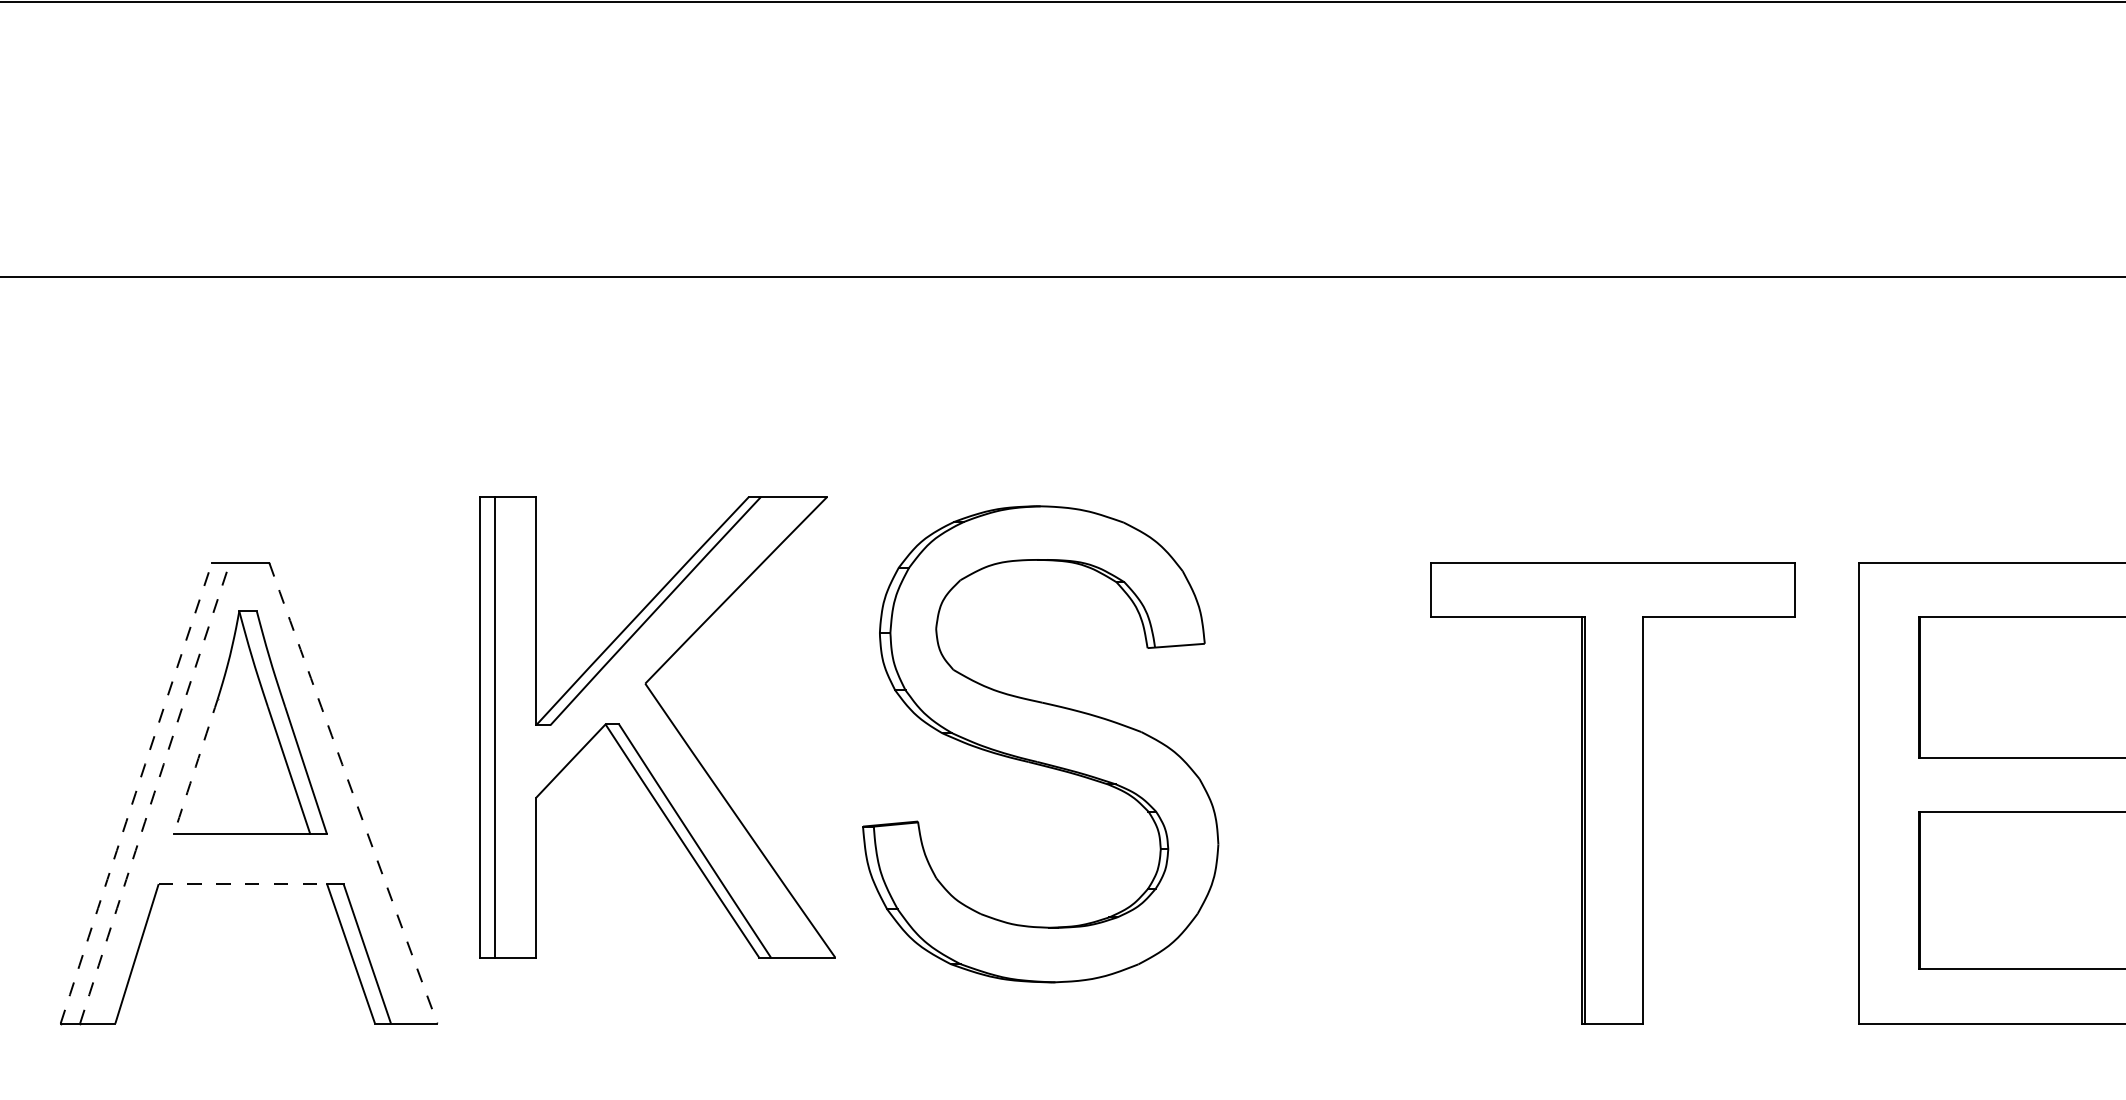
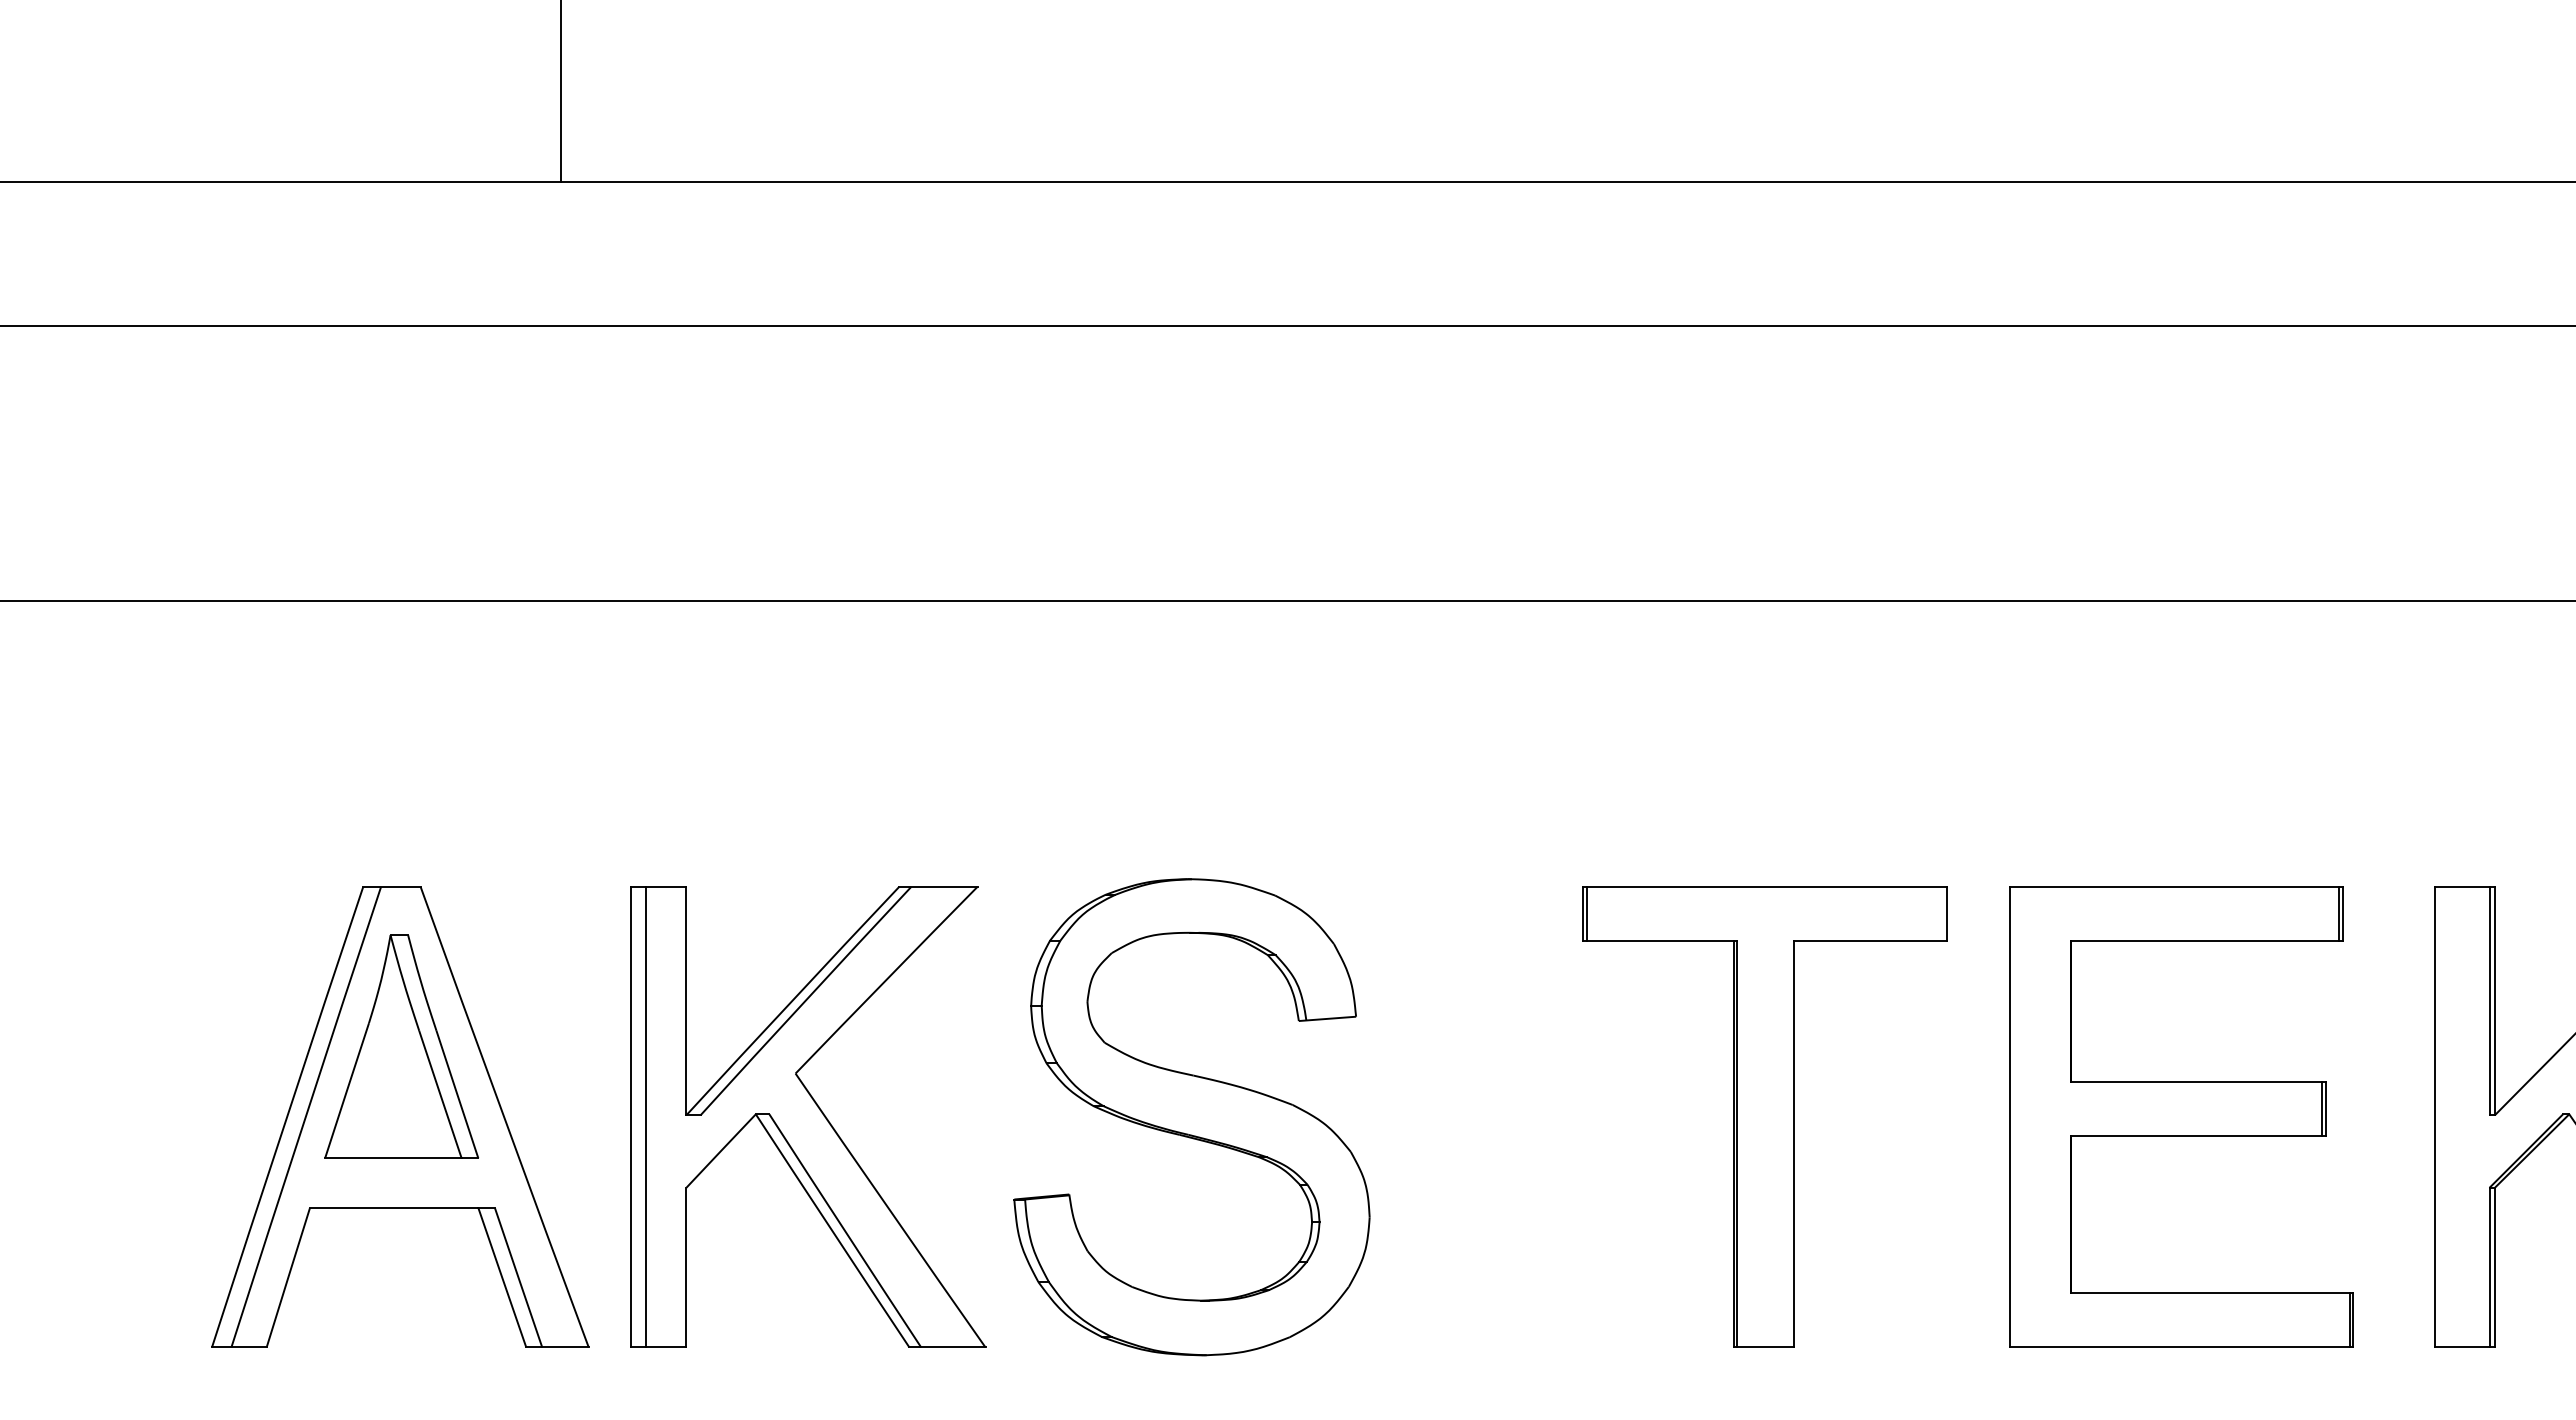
line: (1436, 589) -> (1587, 913), added
part: (658, 726) -> (808, 1116), moved
part: (1040, 744) -> (1191, 1117), moved
line: (196, 766) -> (347, 1090), dashed -> solid
line: (136, 793) -> (287, 1117), dashed -> solid
line: (154, 793) -> (305, 1117), dashed -> solid
line: (353, 793) -> (504, 1117), dashed -> solid
line: (243, 884) -> (394, 1208), dashed -> solid

